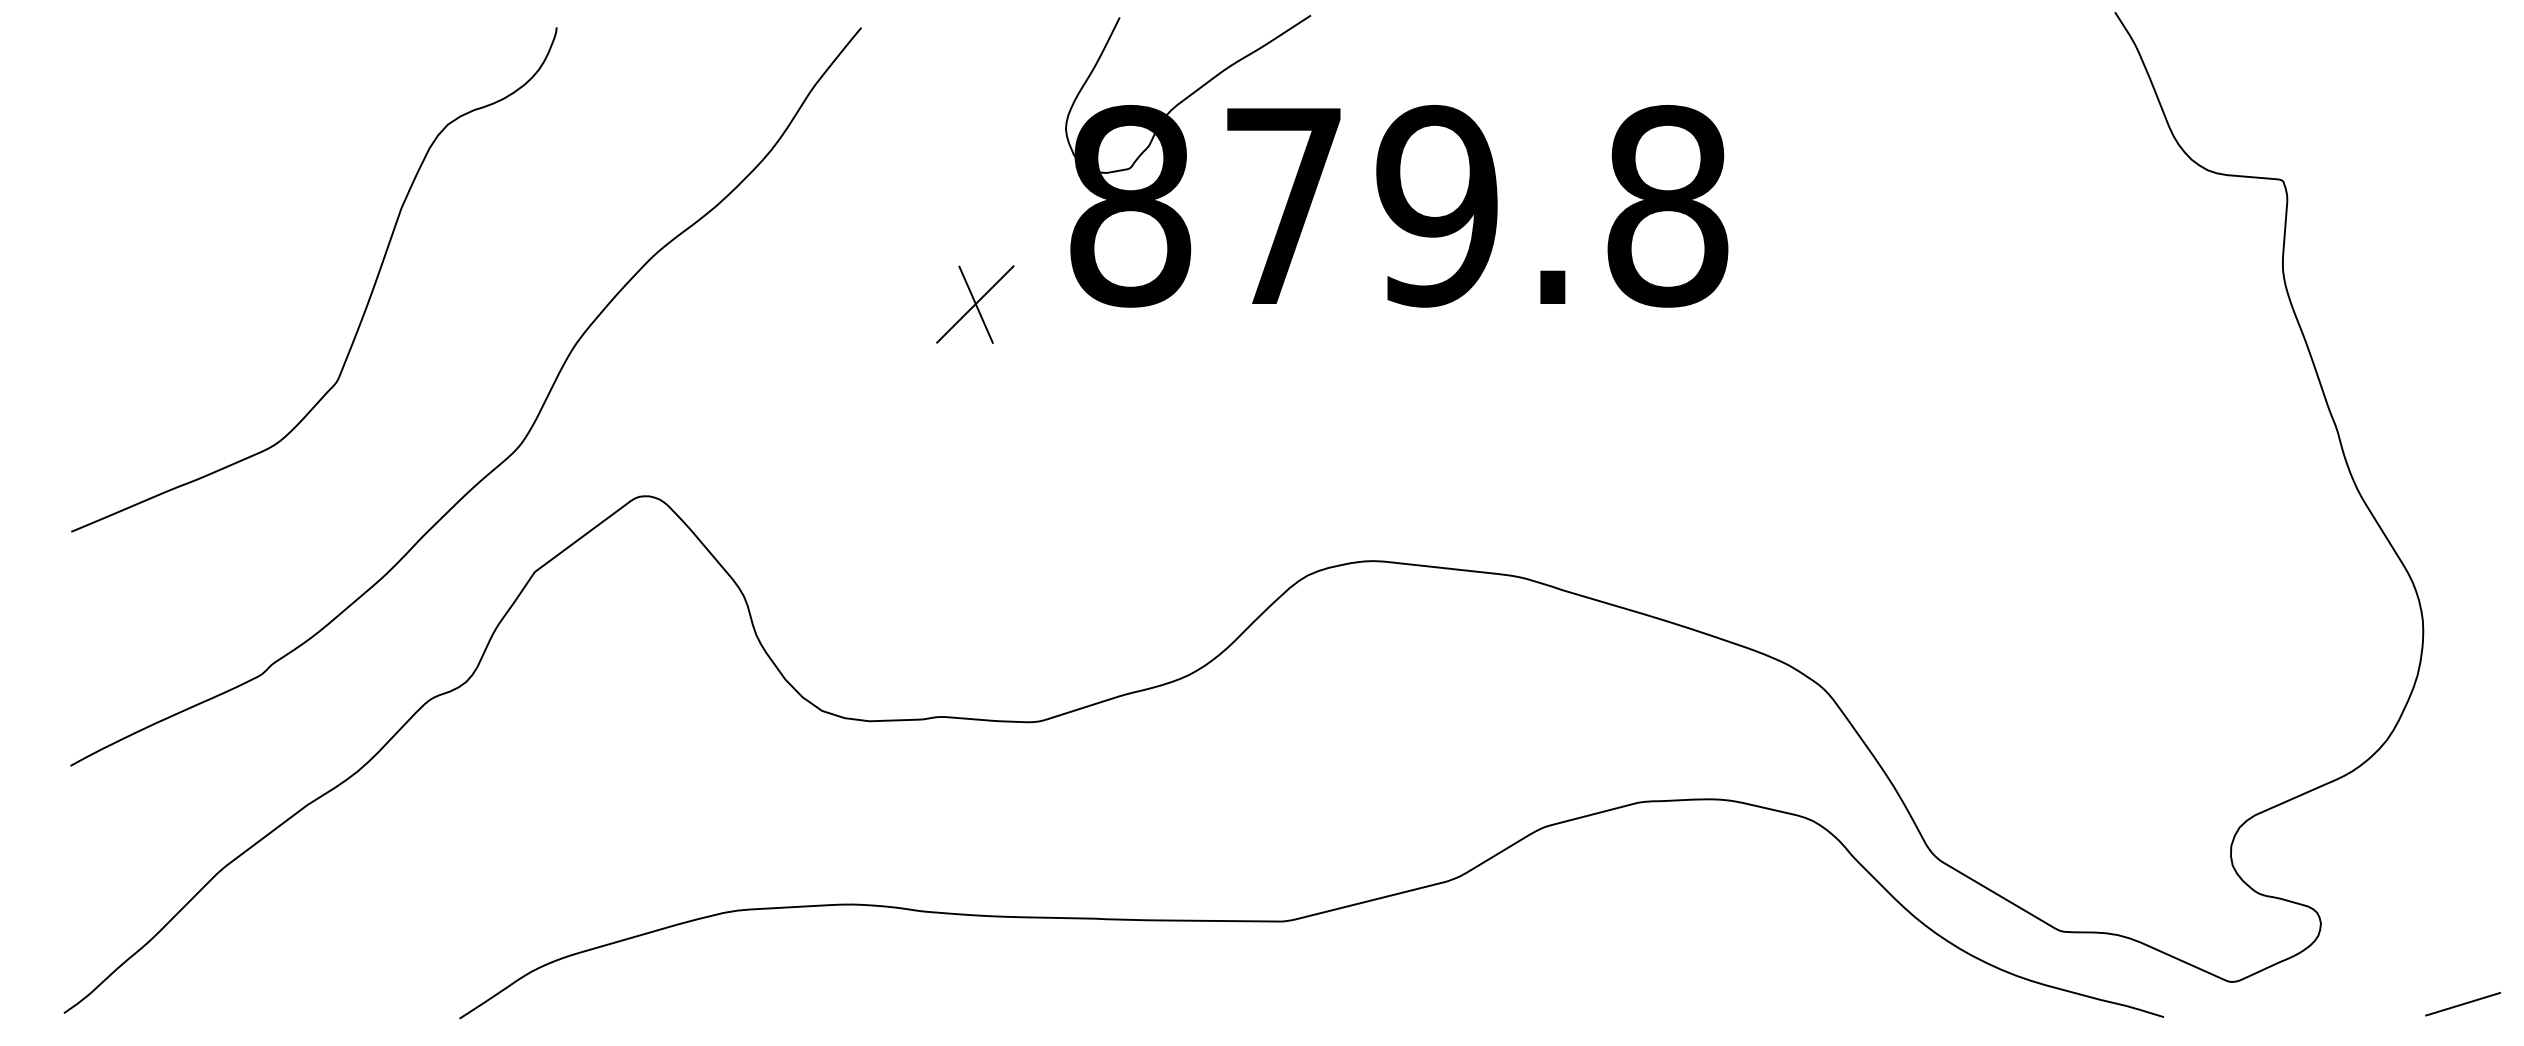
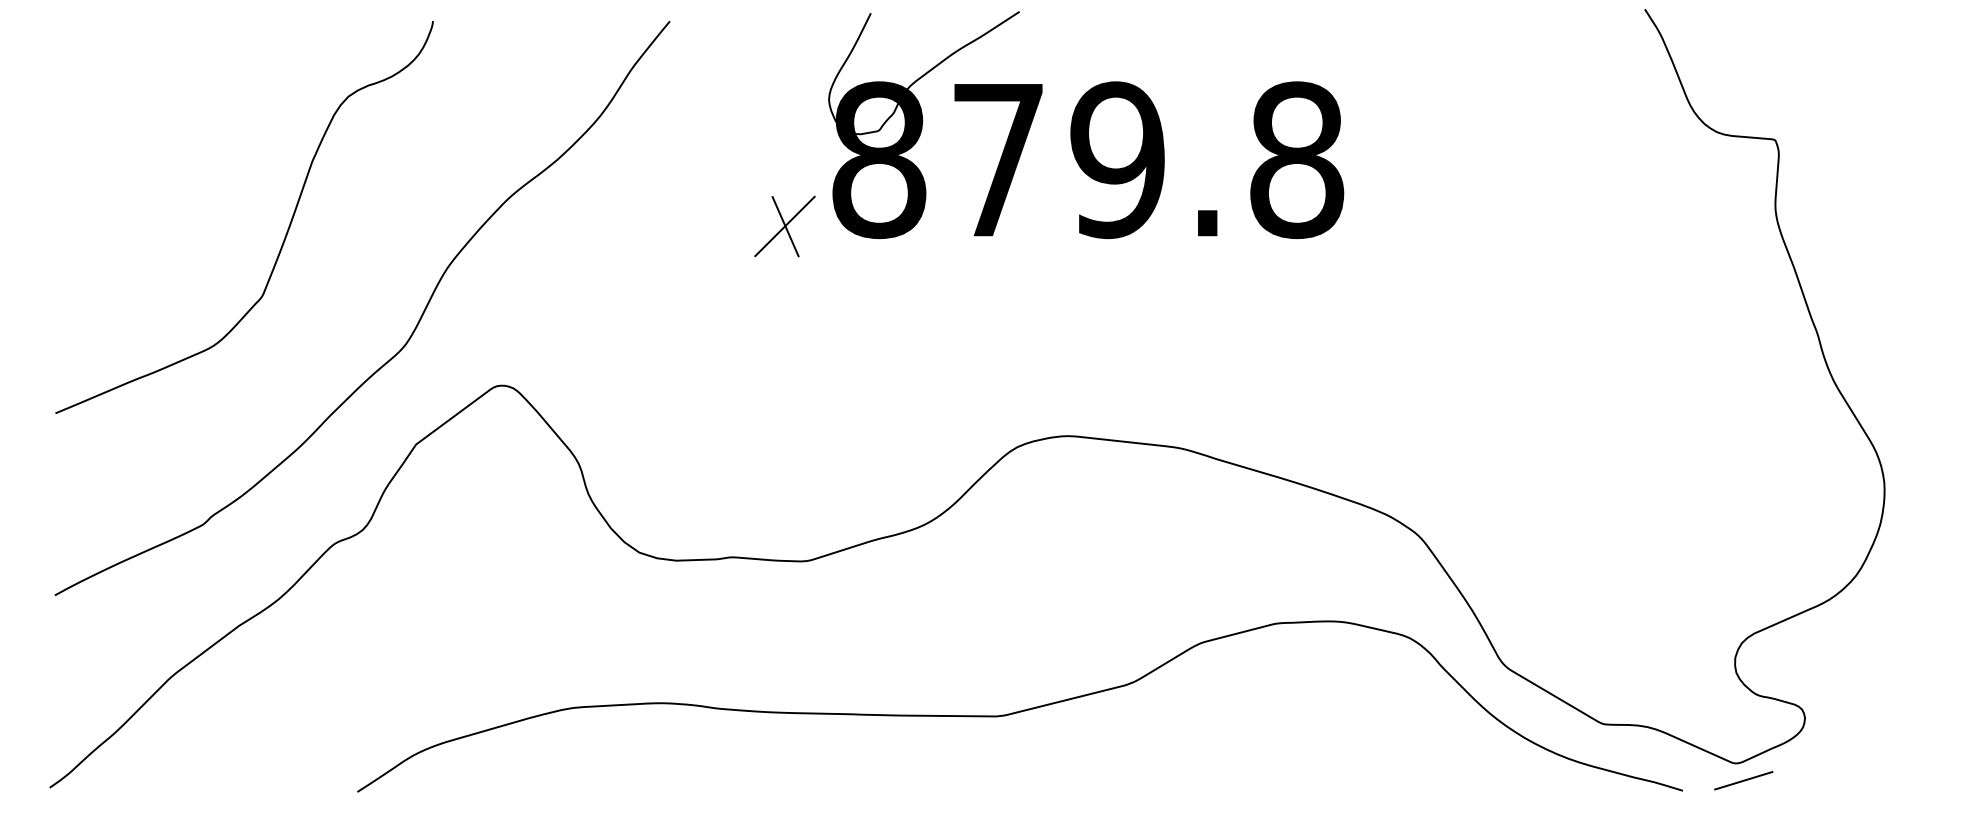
part: (975, 304) -> (785, 226), moved
line: (2463, 1003) -> (1744, 780), moved

